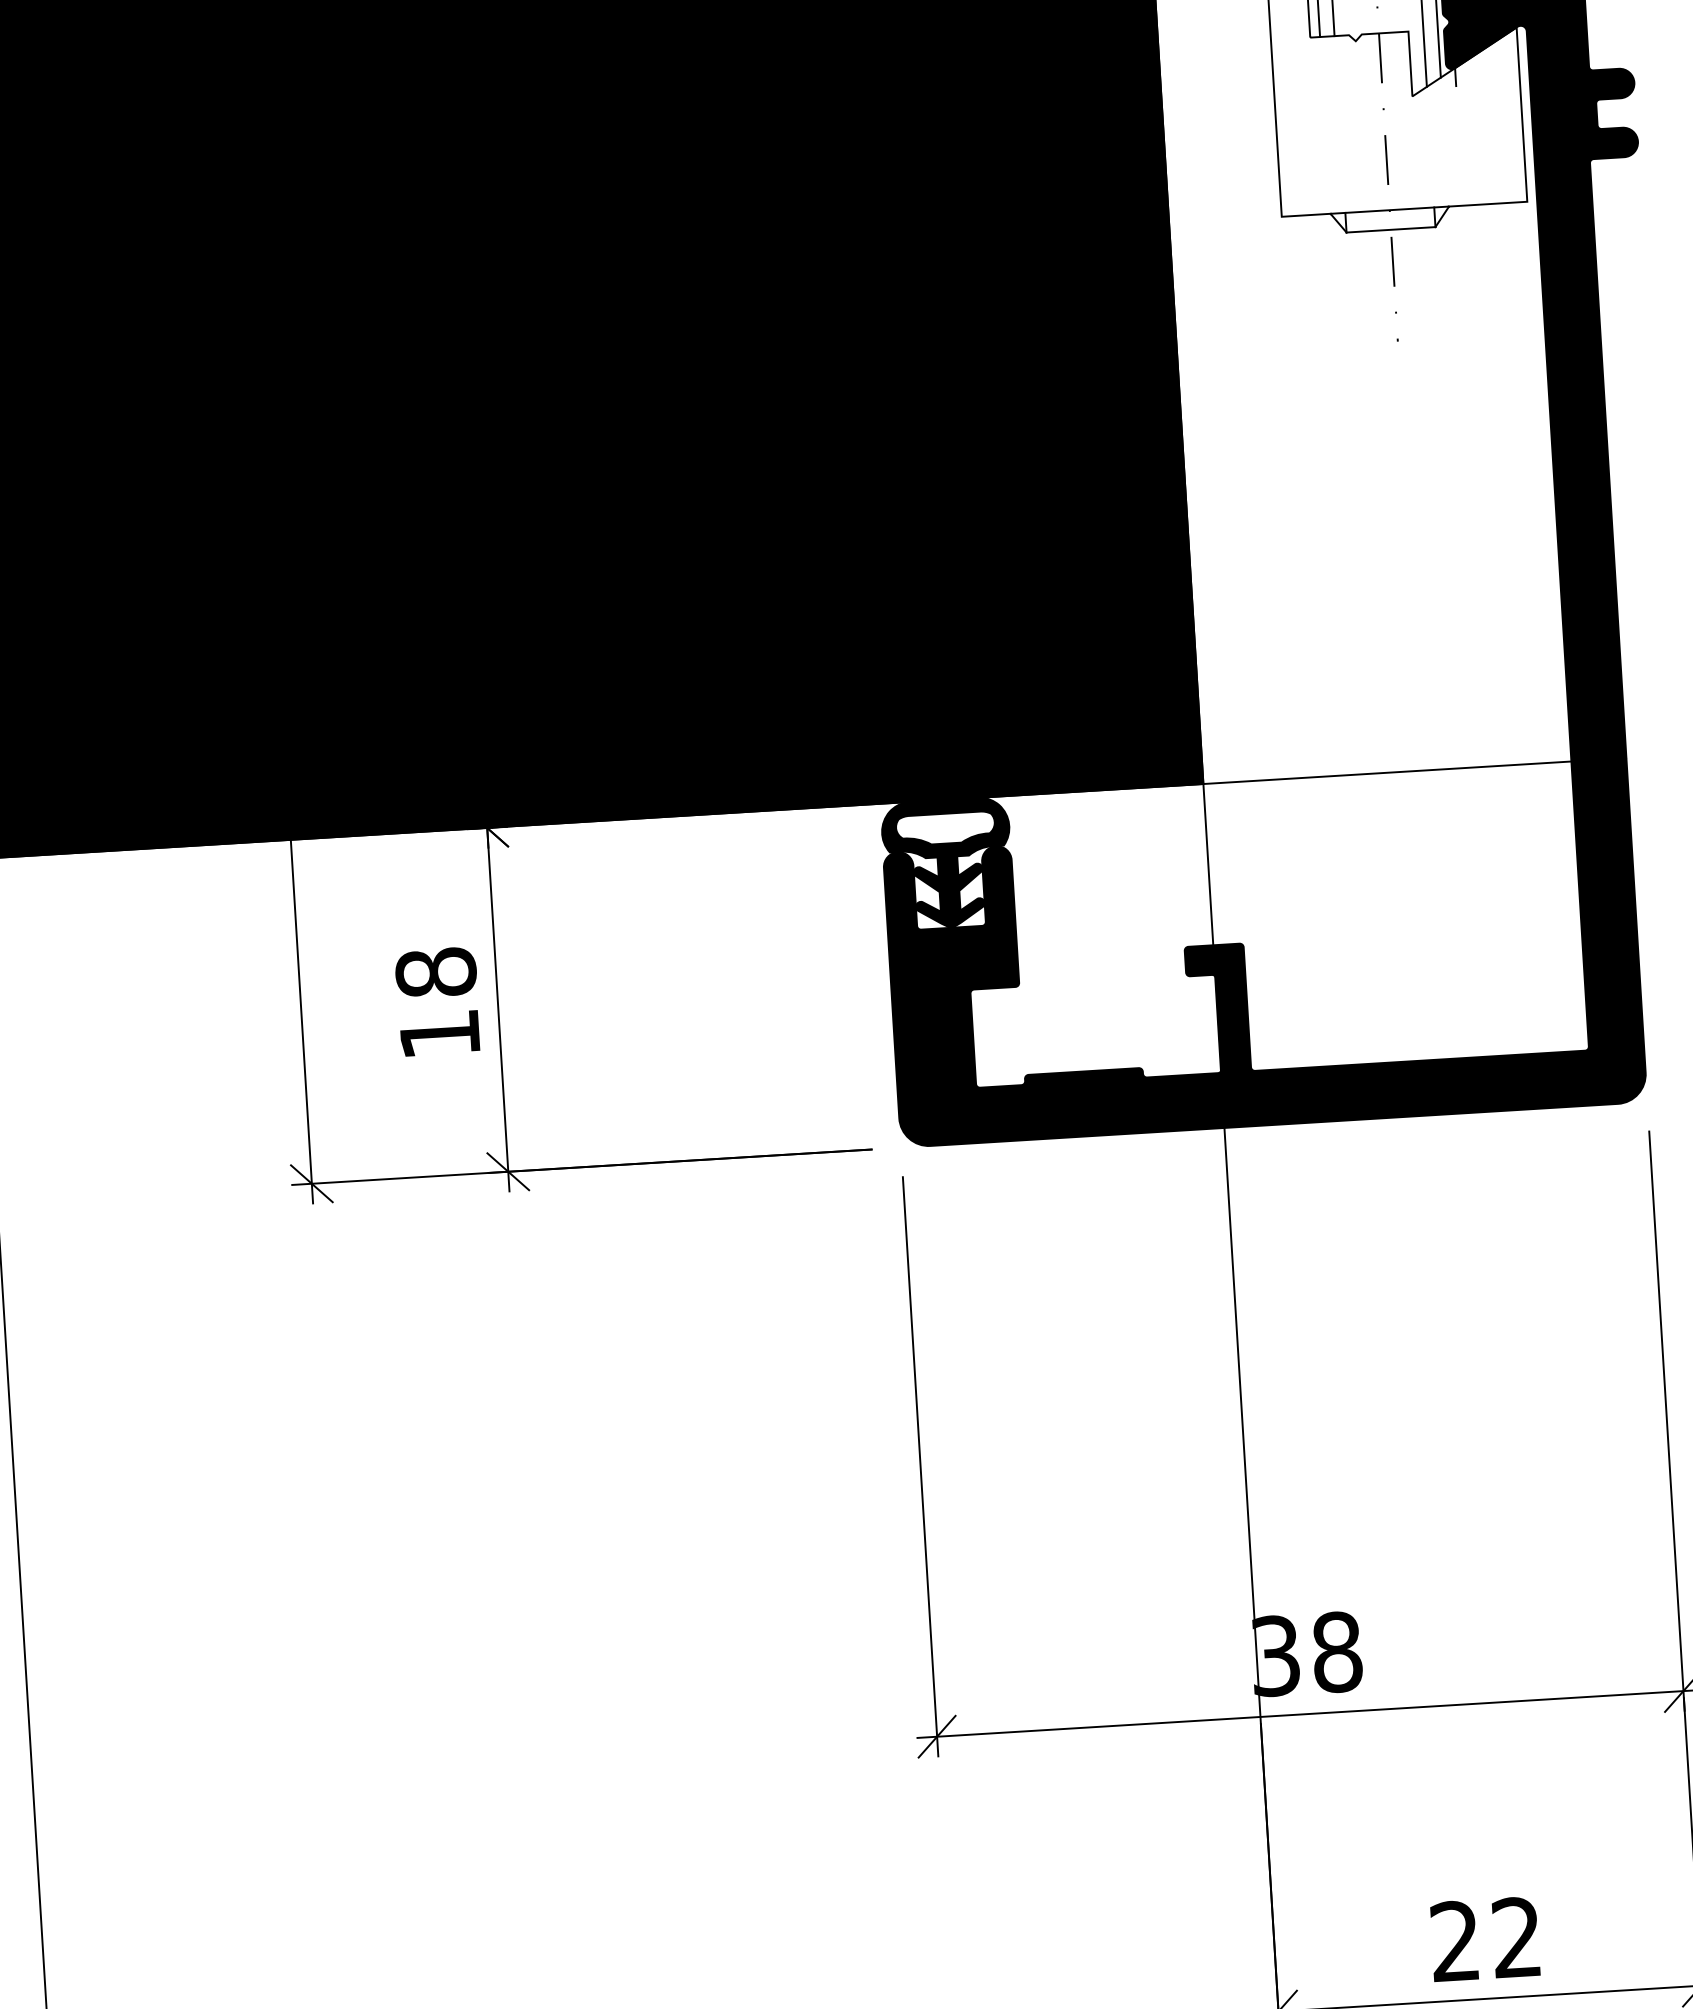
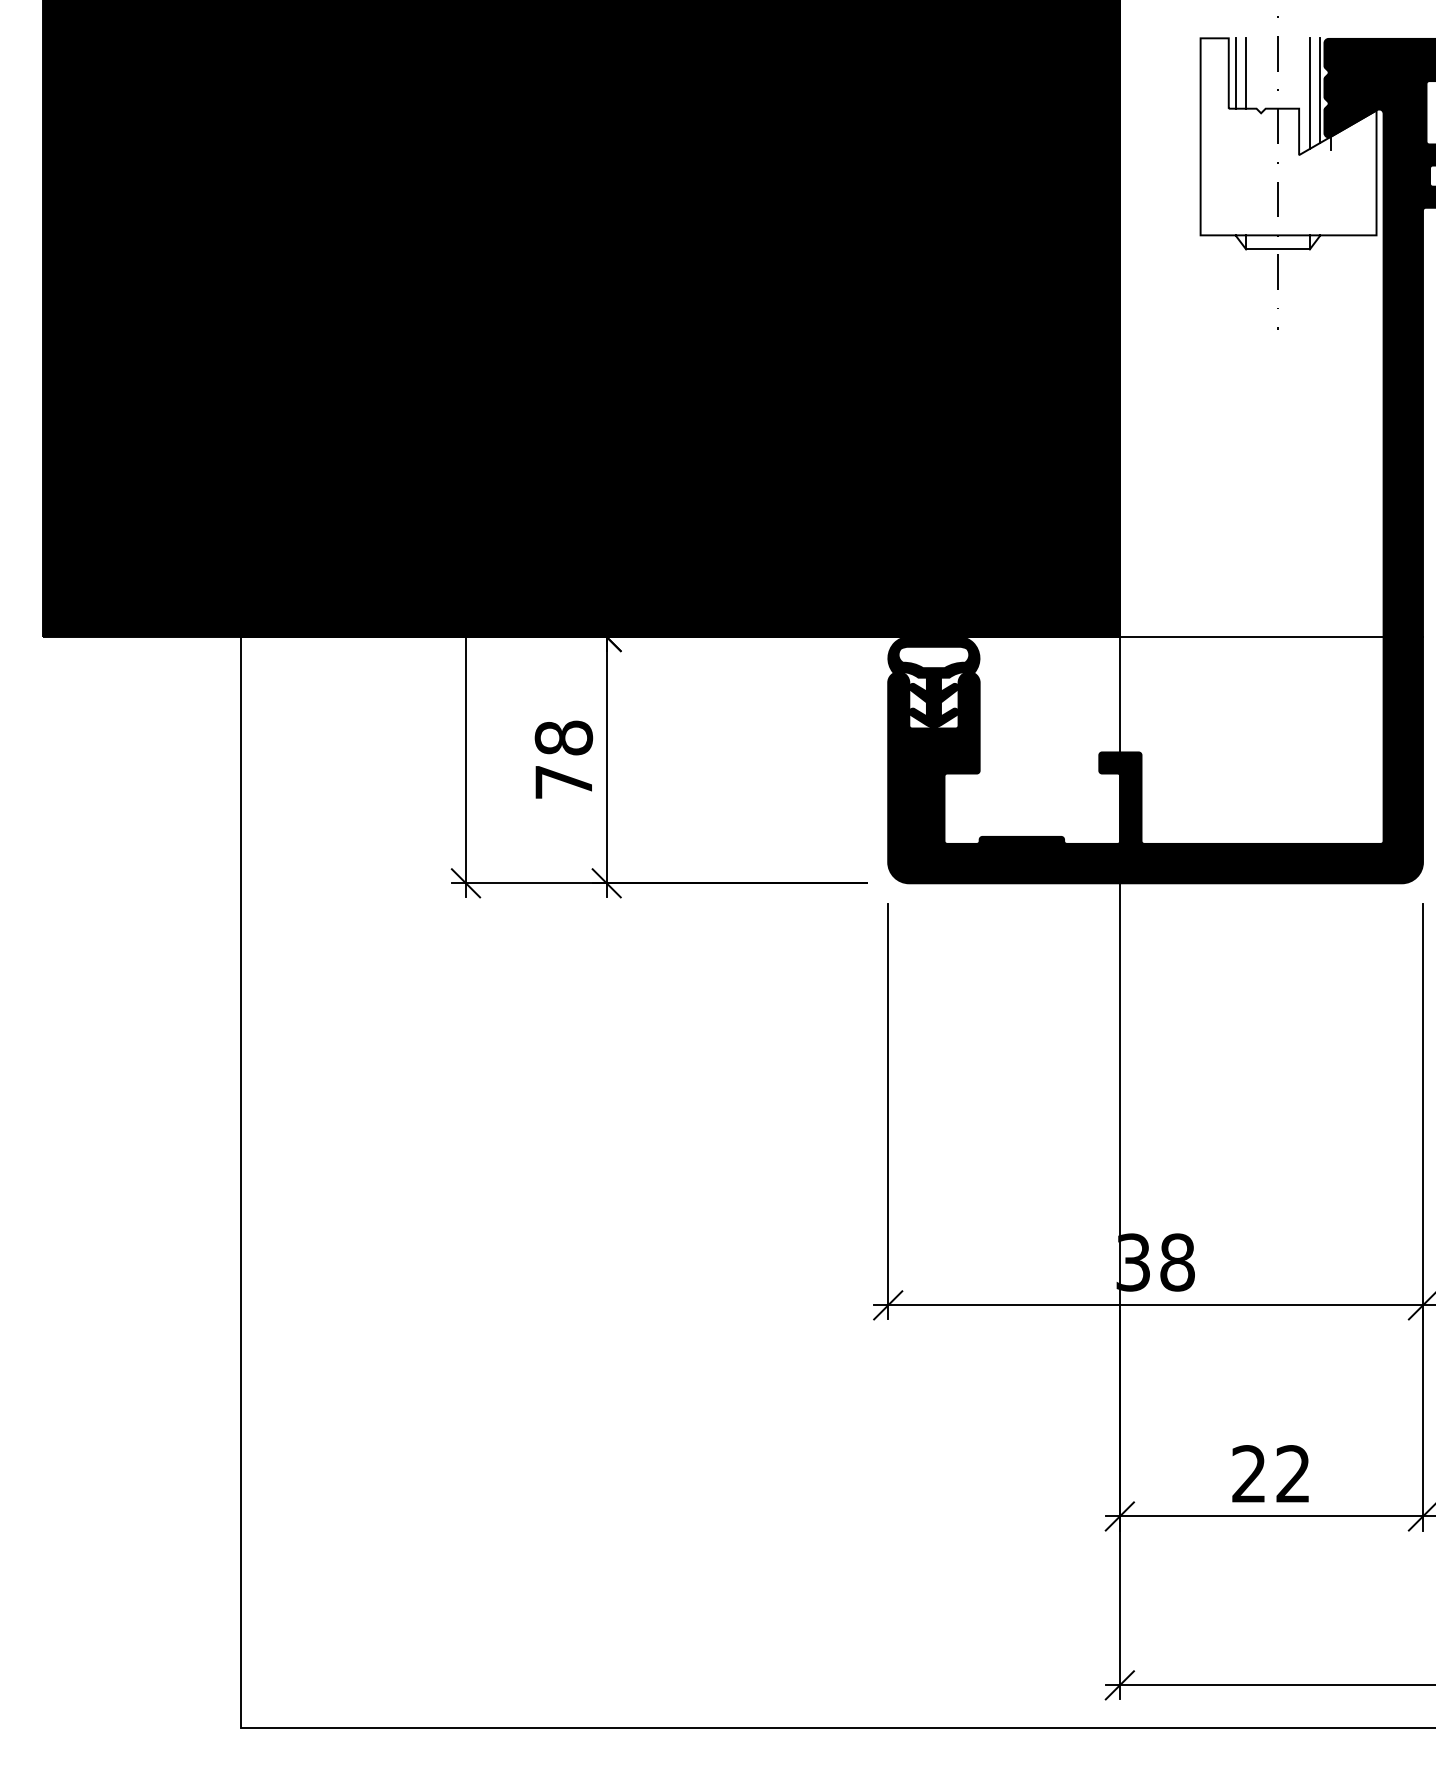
text: (439, 1034) -> (563, 782), 18 -> 78

